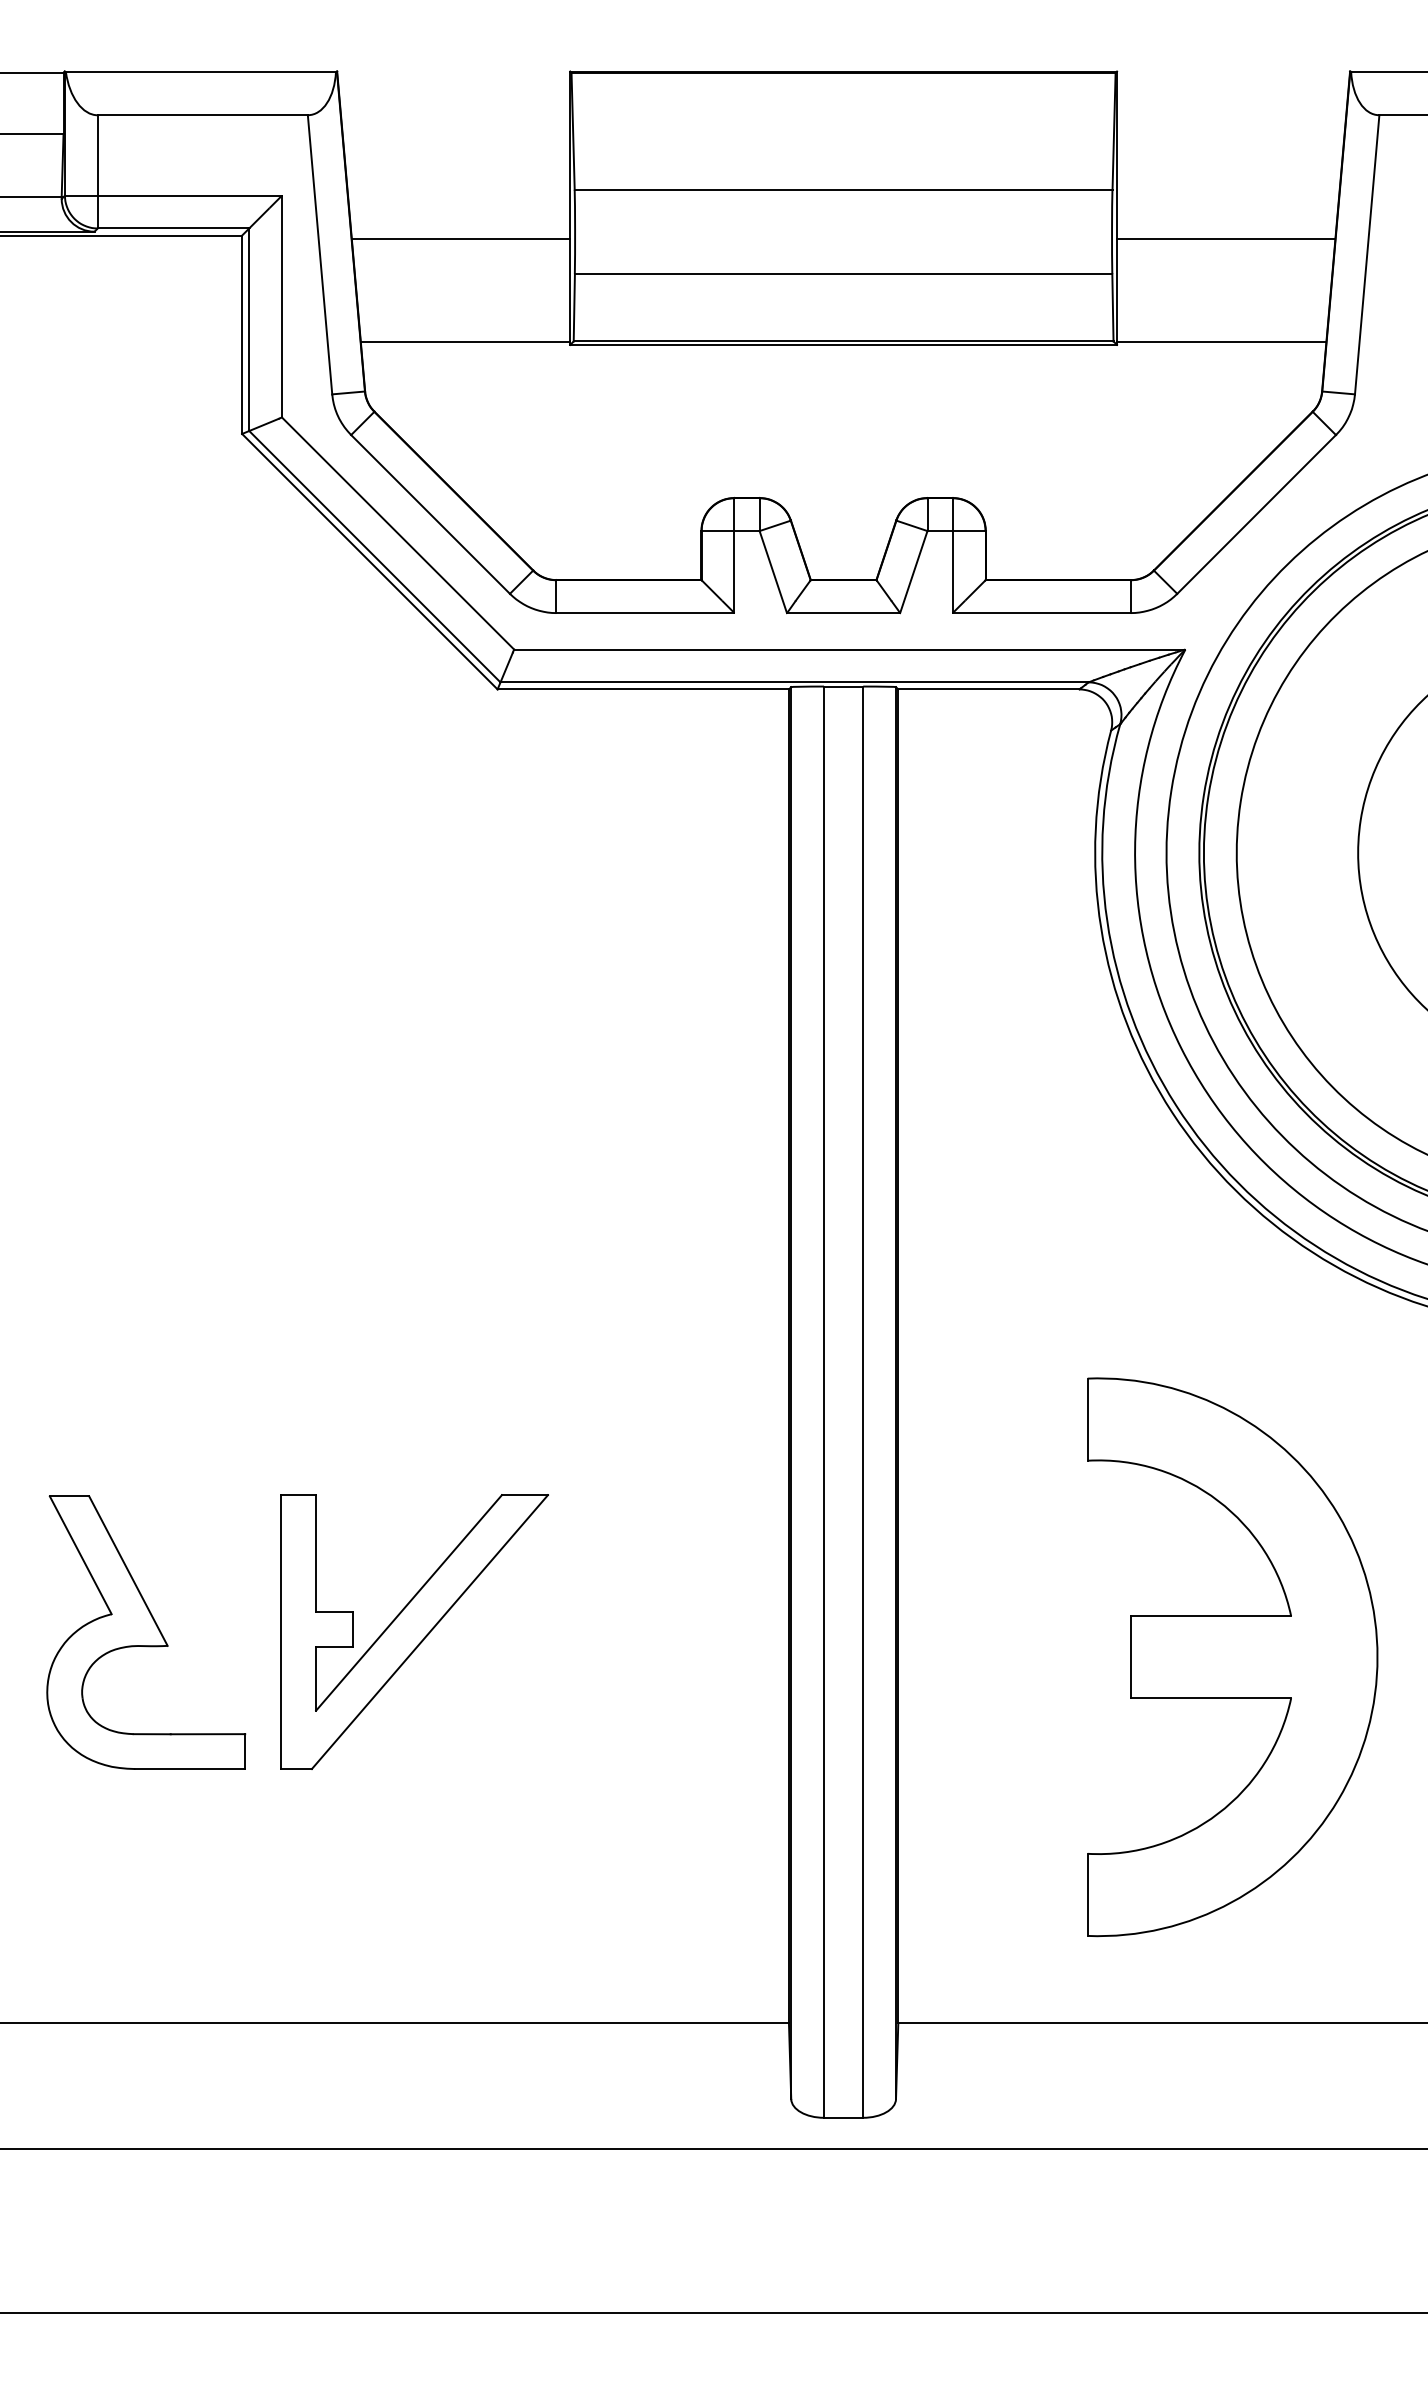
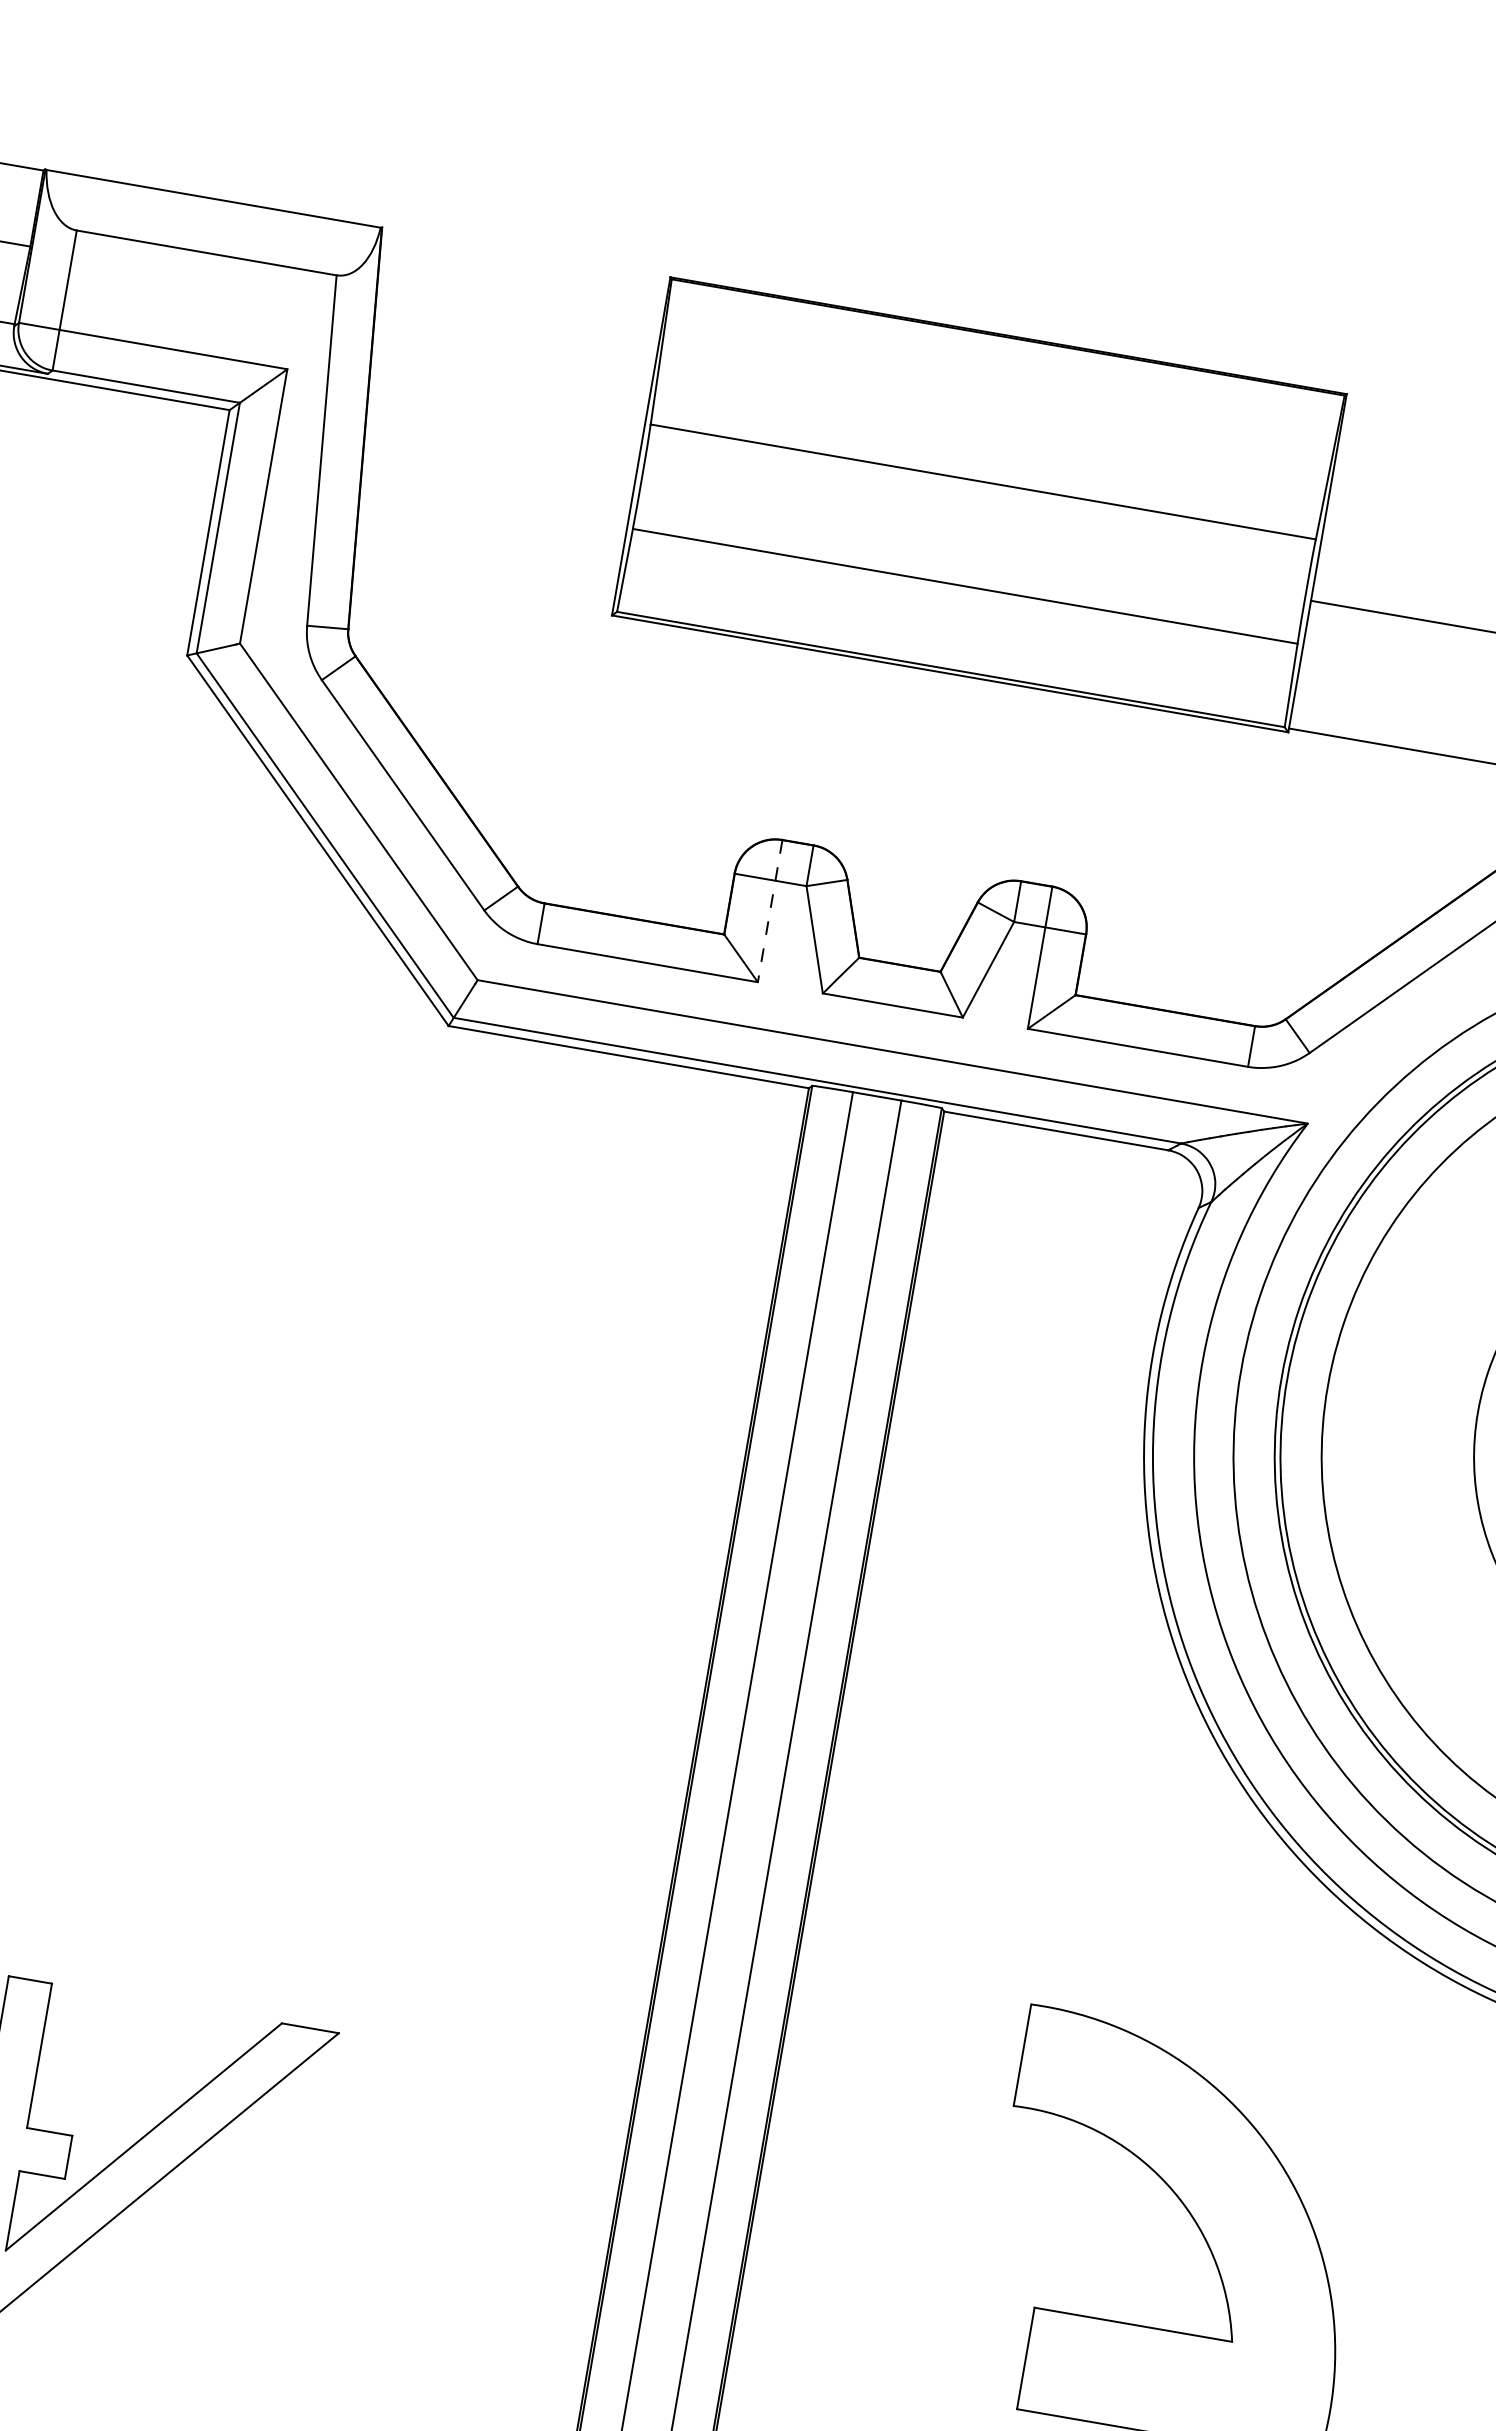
line: (460, 238) -> (499, 460), removed
line: (465, 341) -> (483, 588), removed
line: (734, 556) -> (770, 912), solid -> dashed

